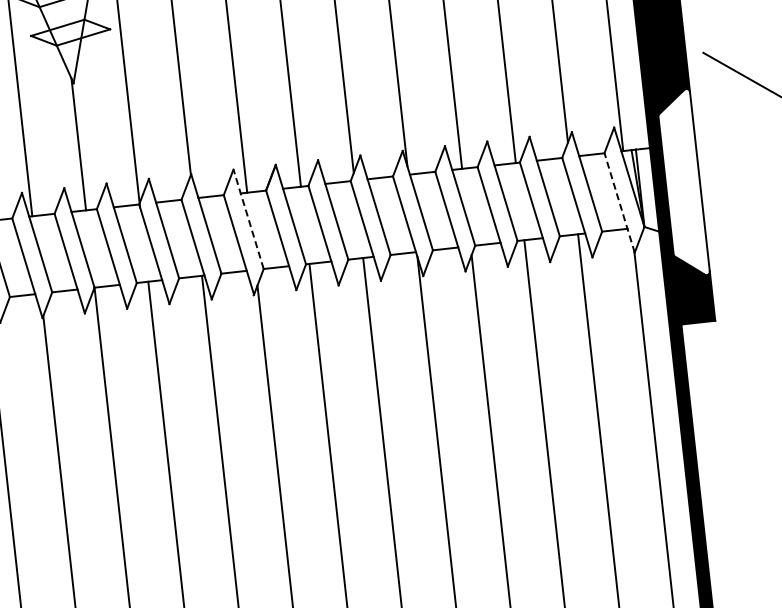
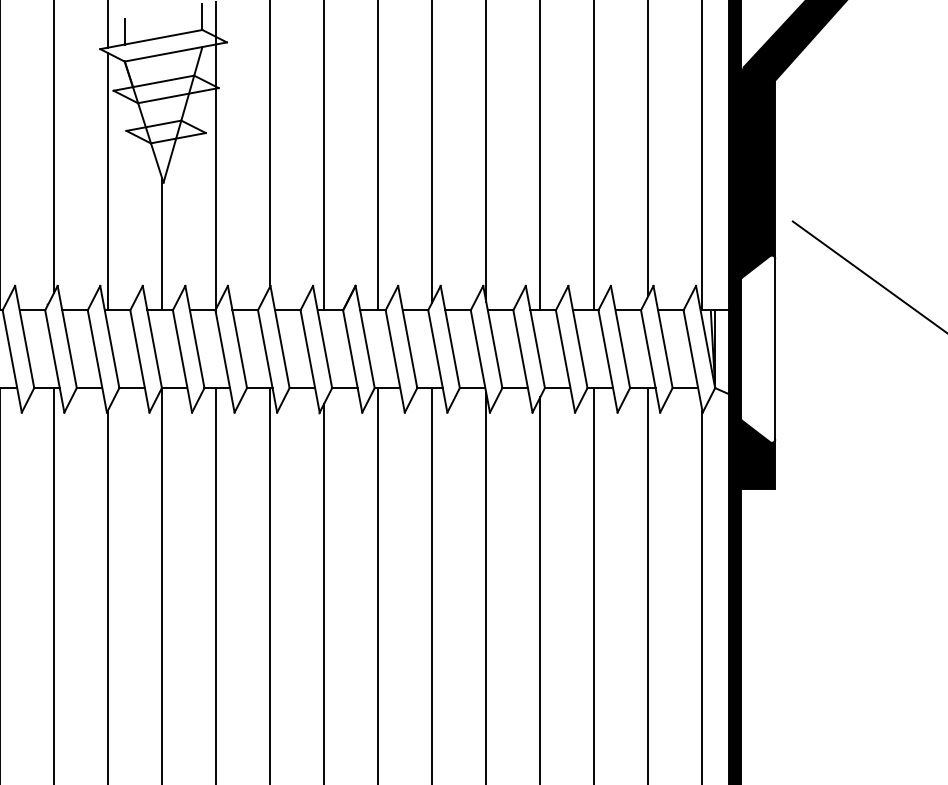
line: (619, 202) -> (693, 361), dashed -> solid
line: (248, 219) -> (322, 337), dashed -> solid

